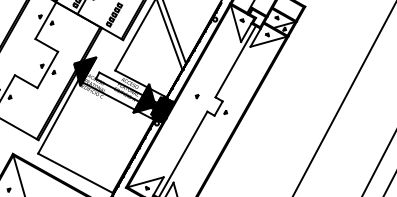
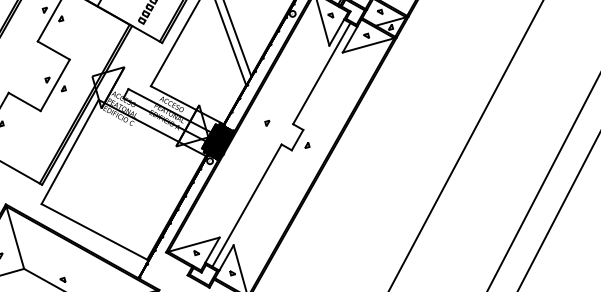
fill: (85, 71) -> (108, 87), removed
fill: (144, 98) -> (192, 125), removed

